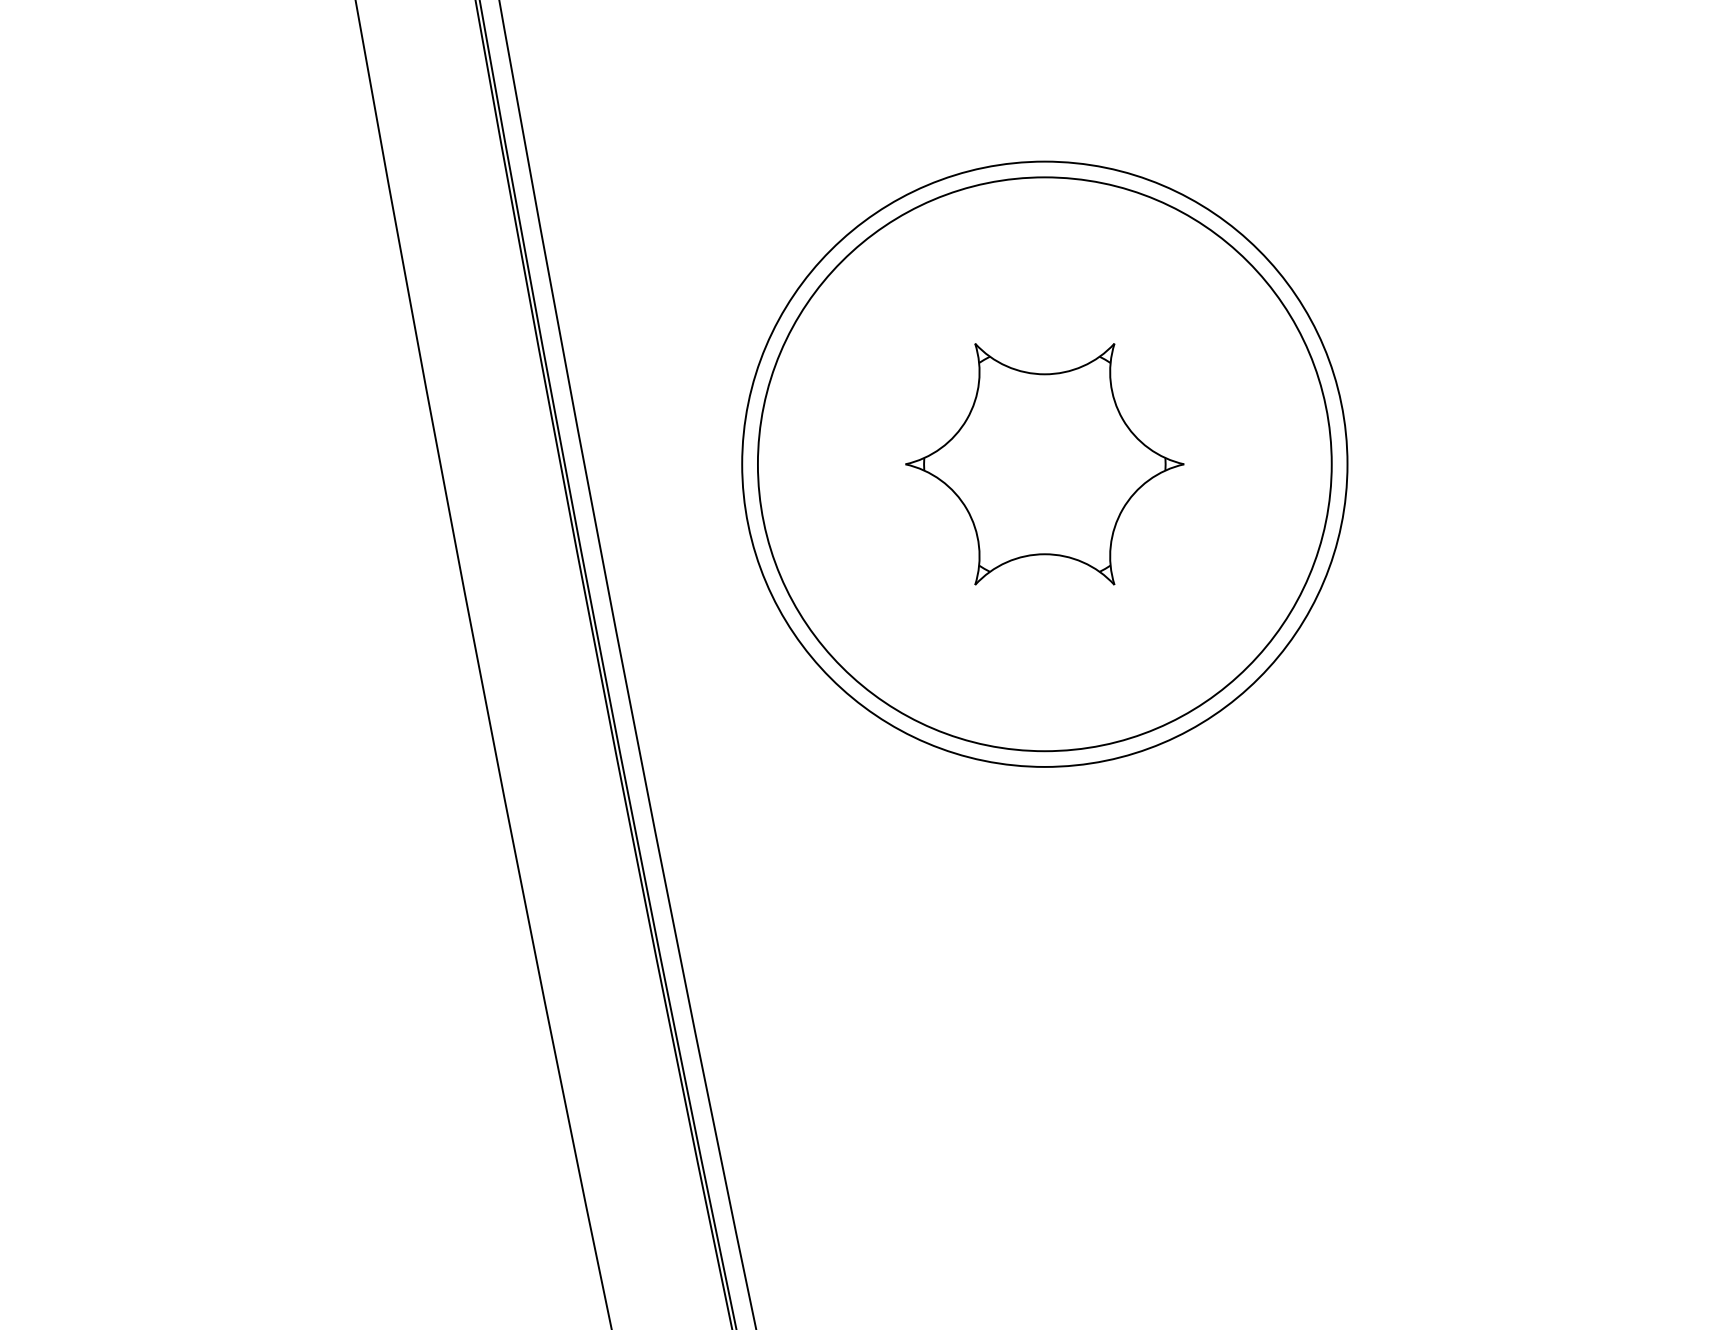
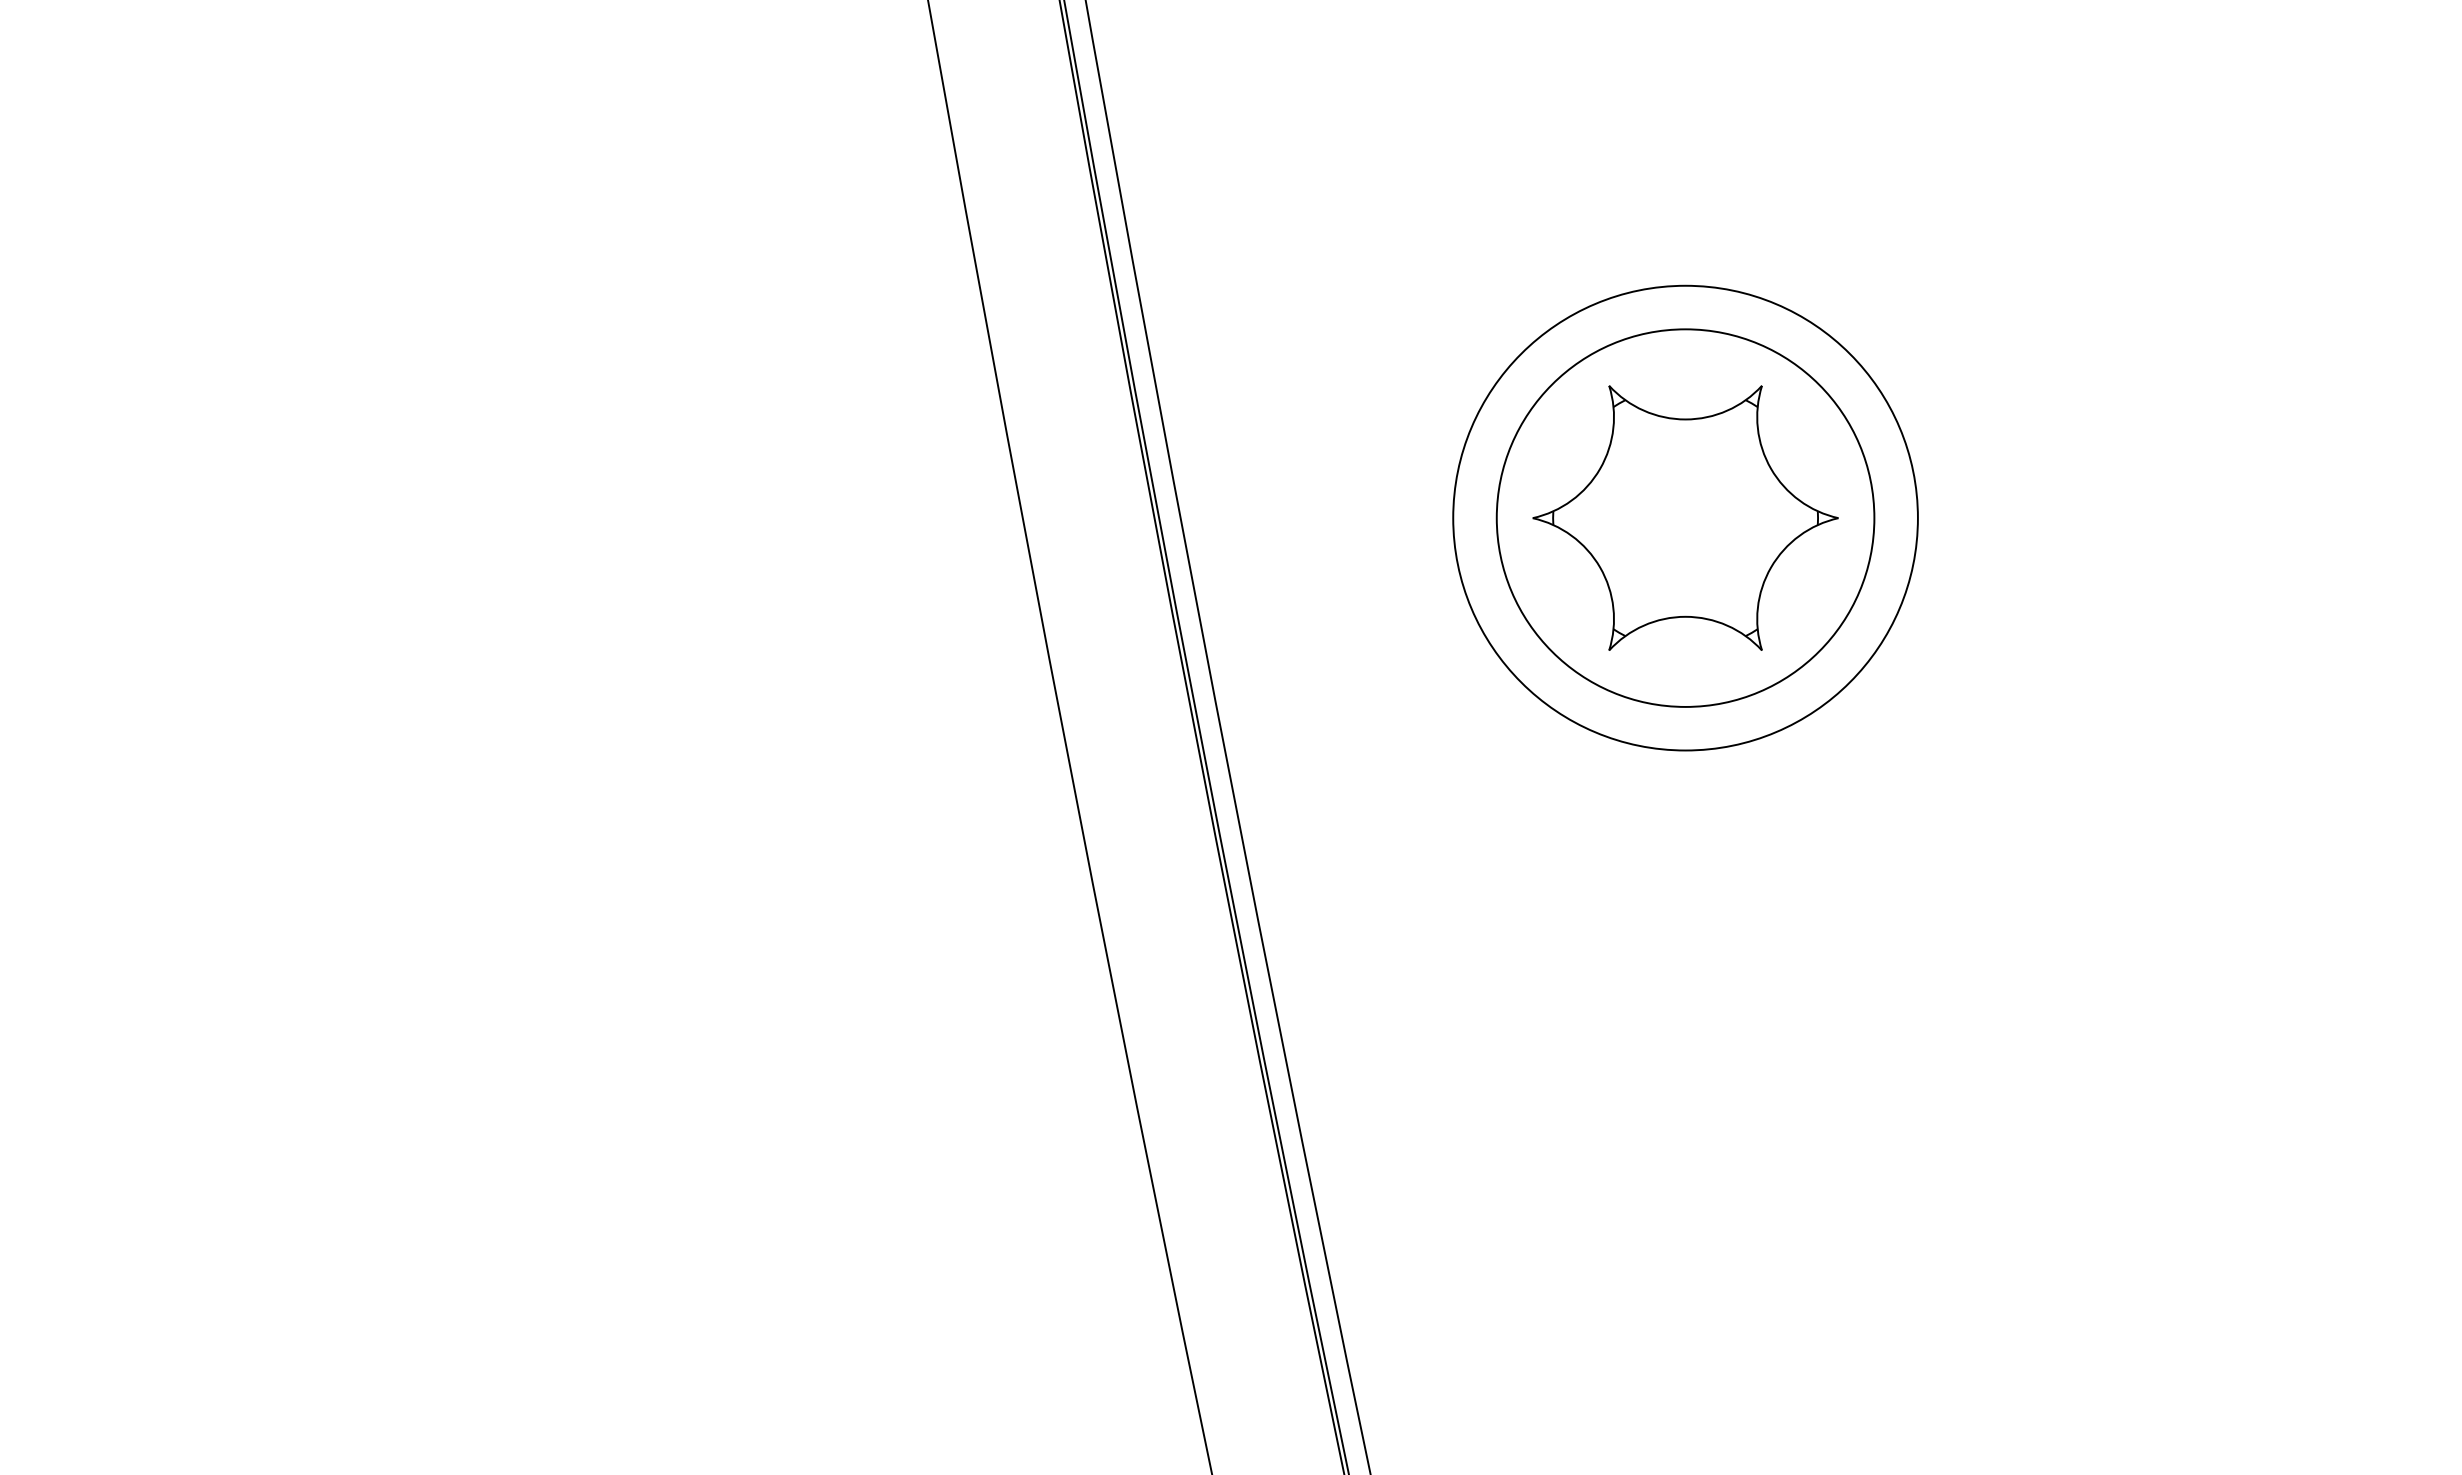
circle: (1044, 463) -> (1685, 517), size x0.6
circle: (1044, 464) -> (1685, 518), size x0.7

